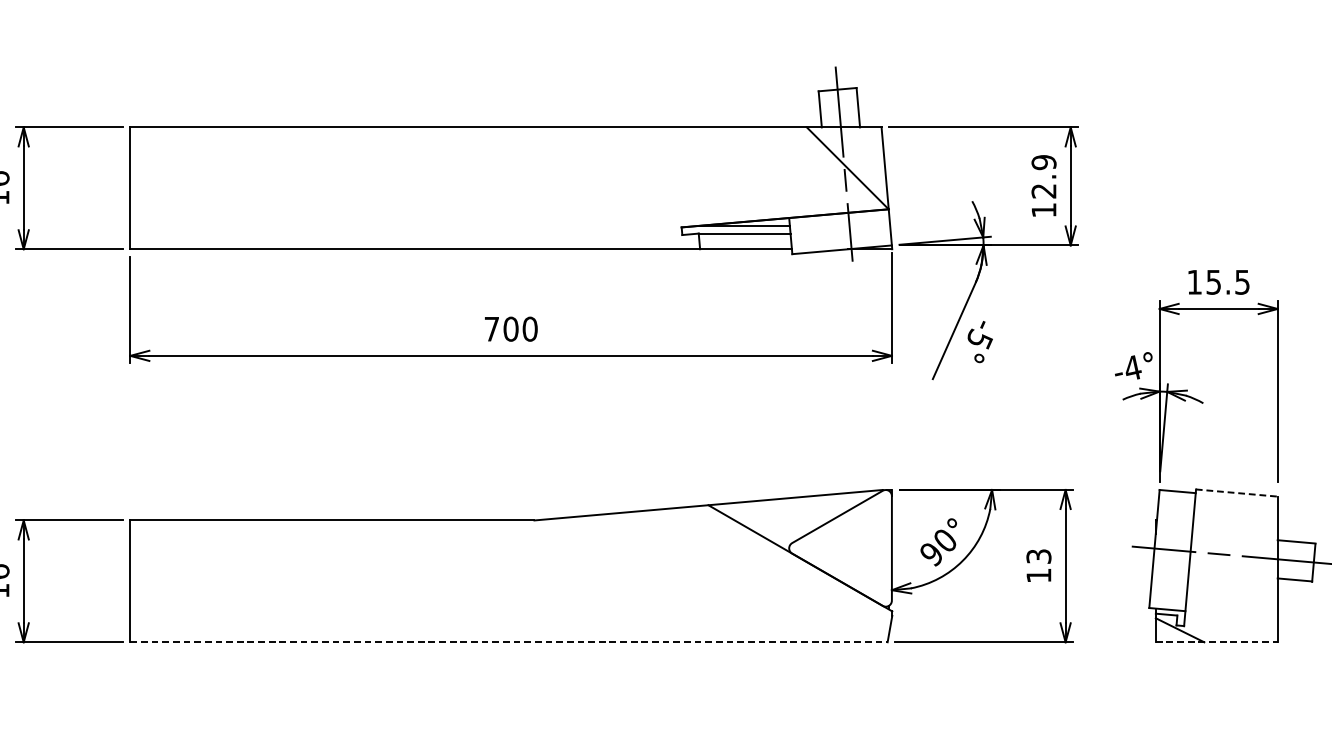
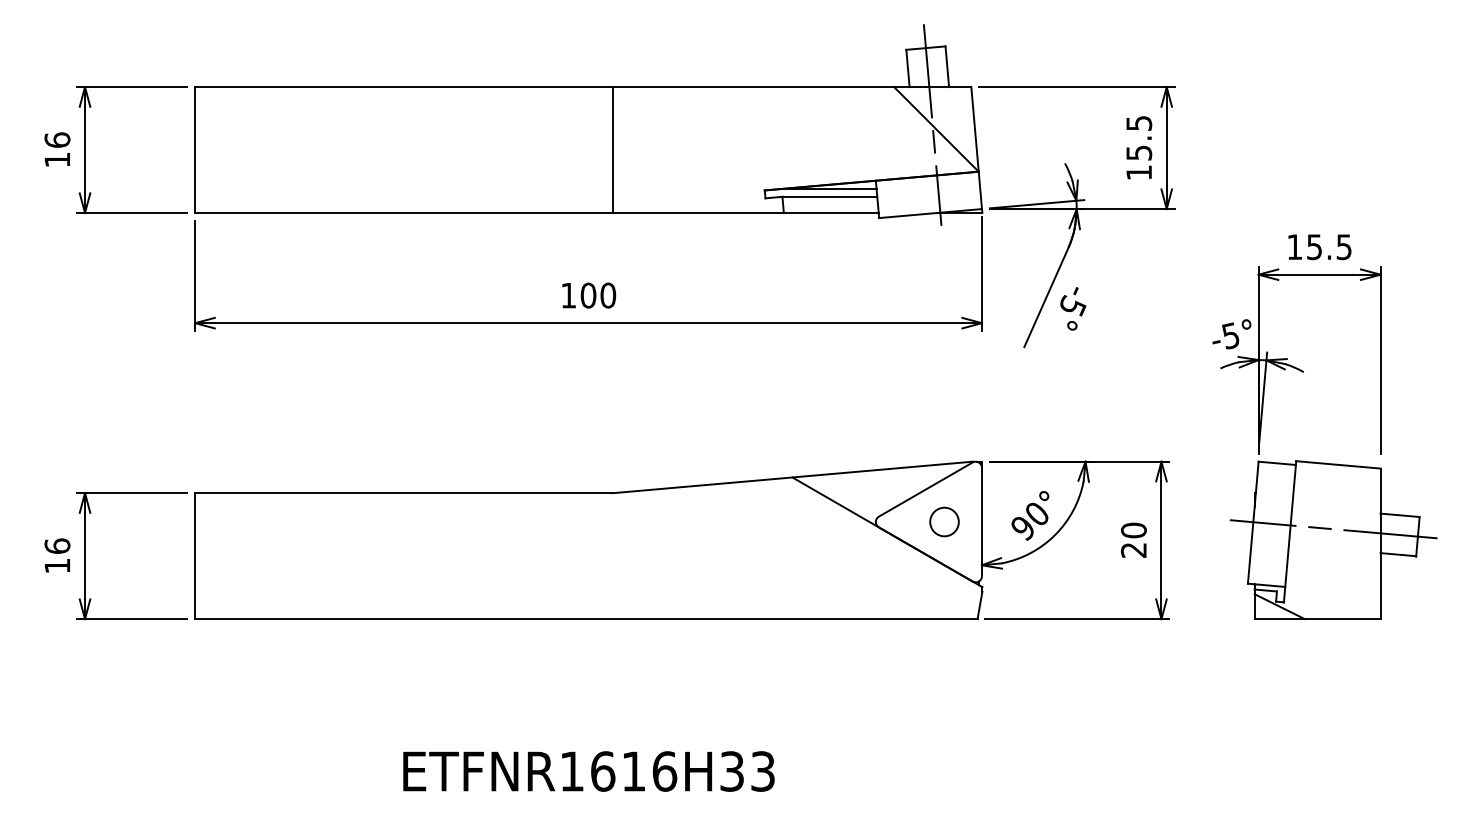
text: (1044, 176) -> (1139, 137), 12.9 -> 15.5
line: (534, 188) -> (612, 150), added
text: (491, 329) -> (568, 295), 700 -> 100
text: (1133, 367) -> (1231, 335), -4° -> -5°
line: (1236, 492) -> (1338, 464), dashed -> solid
circle: (855, 547) -> (944, 521), added
text: (1038, 565) -> (1133, 539), 13 -> 20
line: (509, 642) -> (586, 619), dashed -> solid
line: (1216, 642) -> (1317, 619), dashed -> solid

